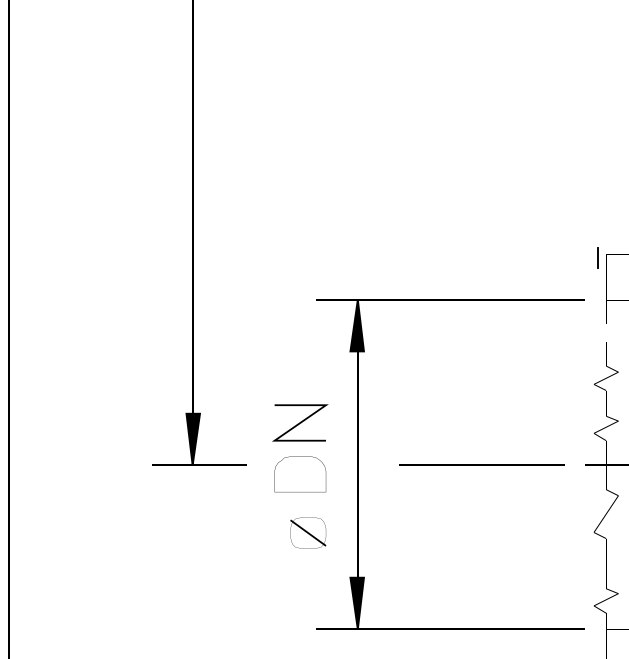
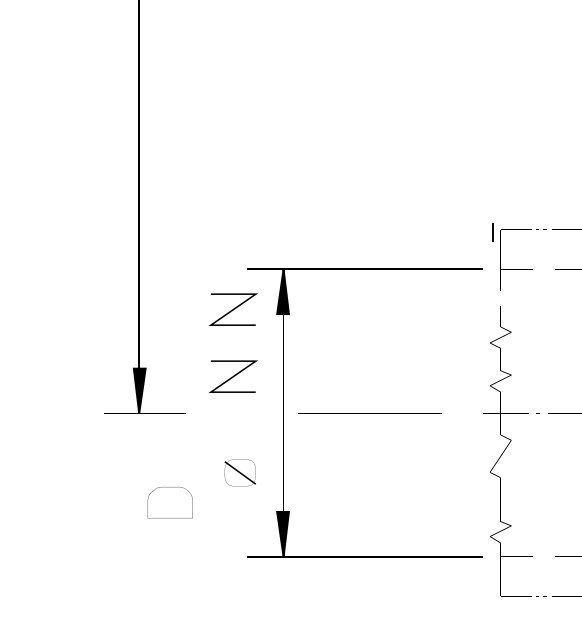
line: (299, 346) -> (232, 309), added
line: (481, 465) -> (369, 413), moved
part: (299, 474) -> (169, 502), moved

